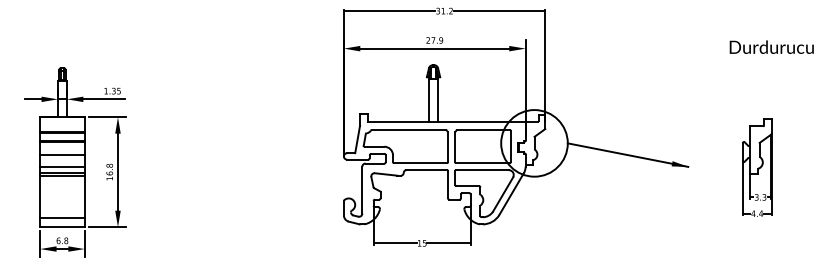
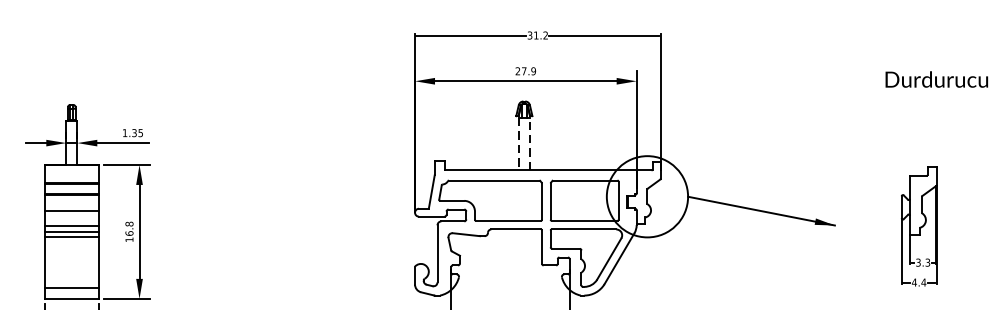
line: (429, 100) -> (519, 144), solid -> dashed
line: (438, 100) -> (530, 144), solid -> dashed

